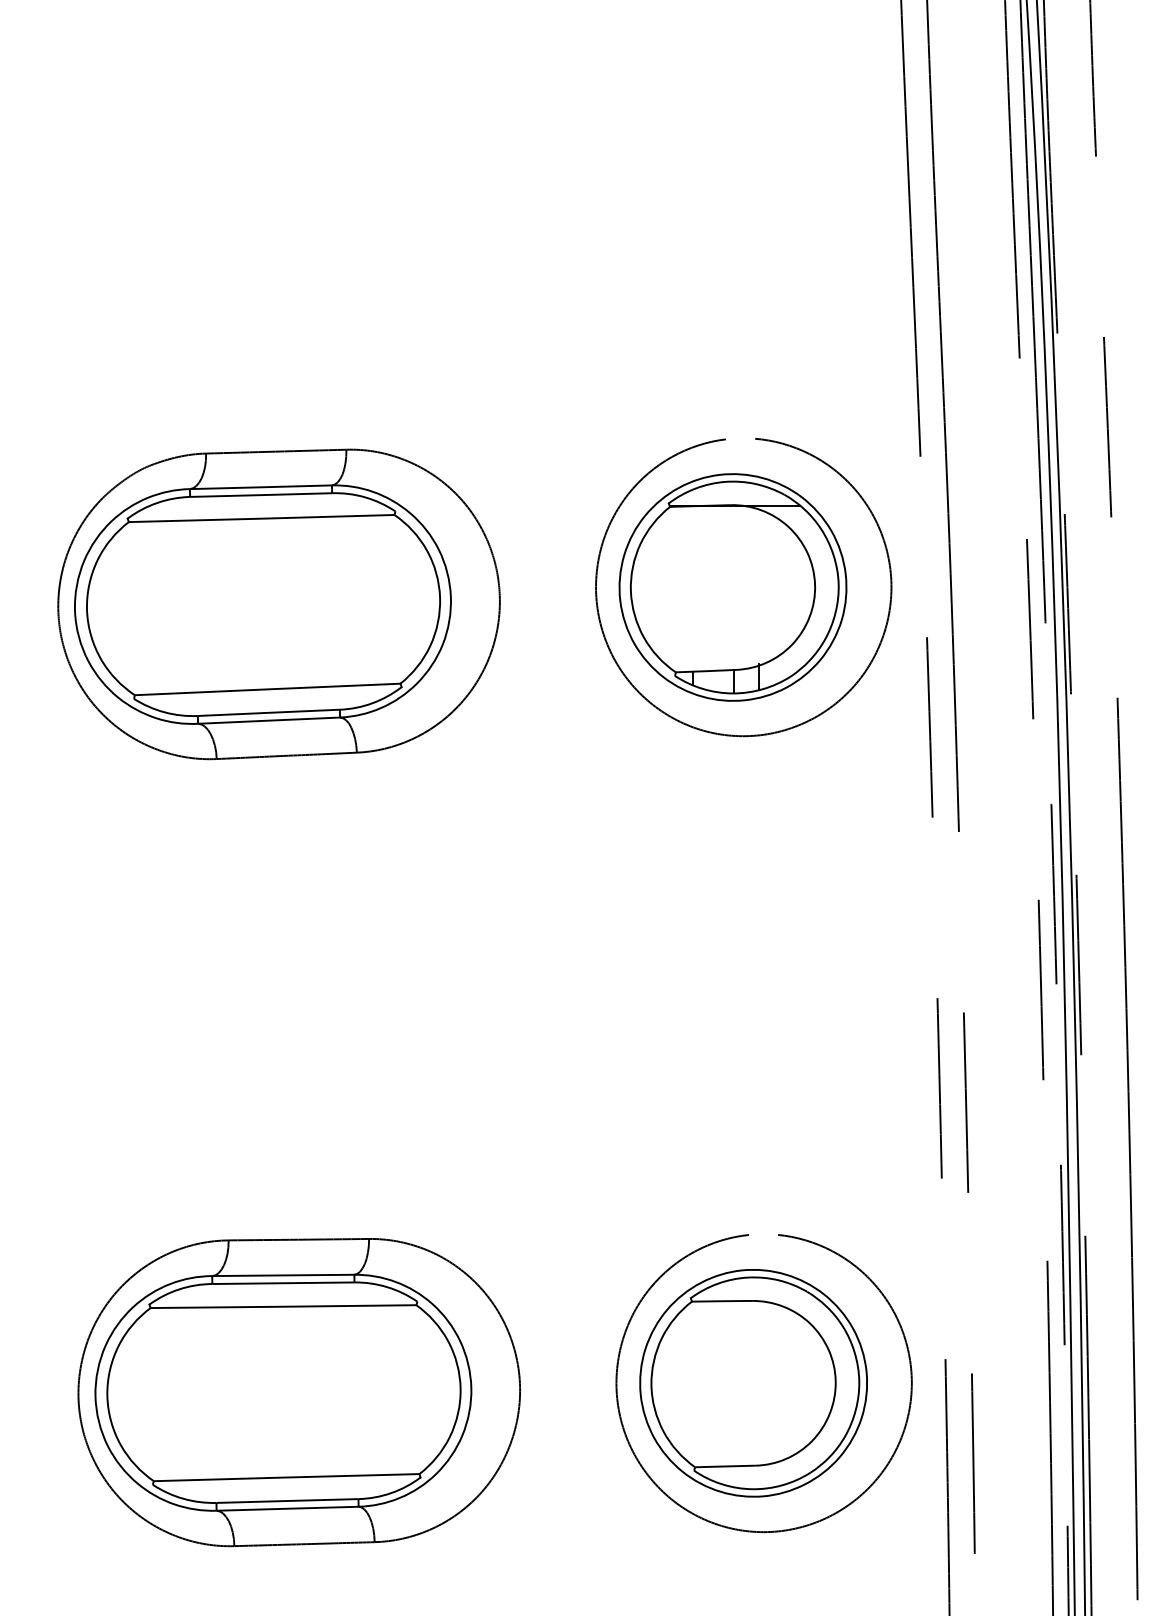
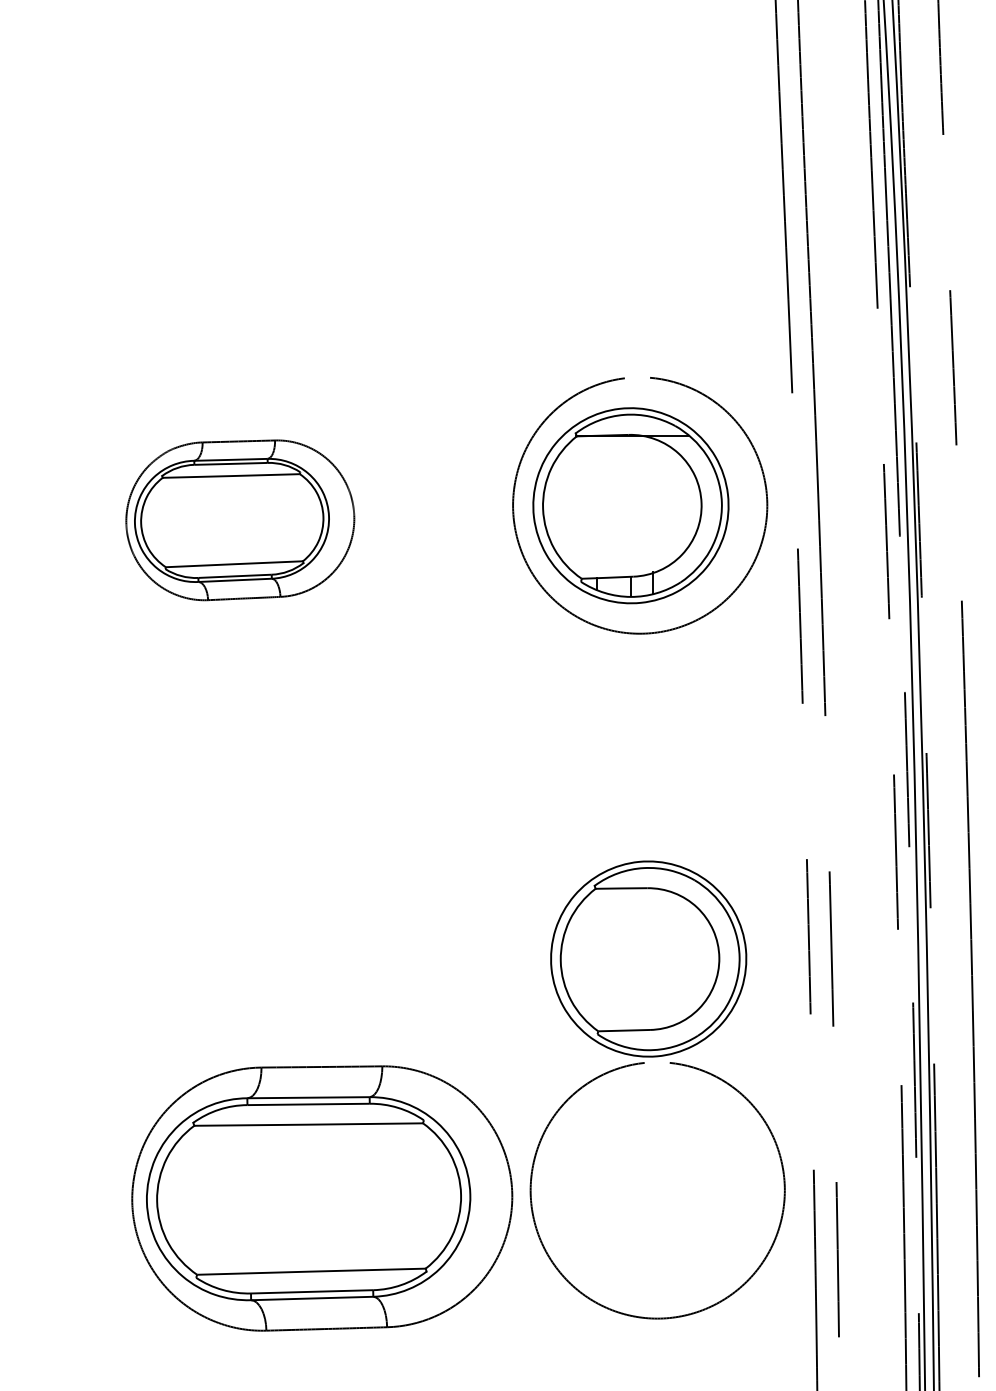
part: (278, 604) -> (239, 520), size x0.6
part: (753, 1383) -> (648, 959), moved
part: (298, 1392) -> (321, 1198), moved

